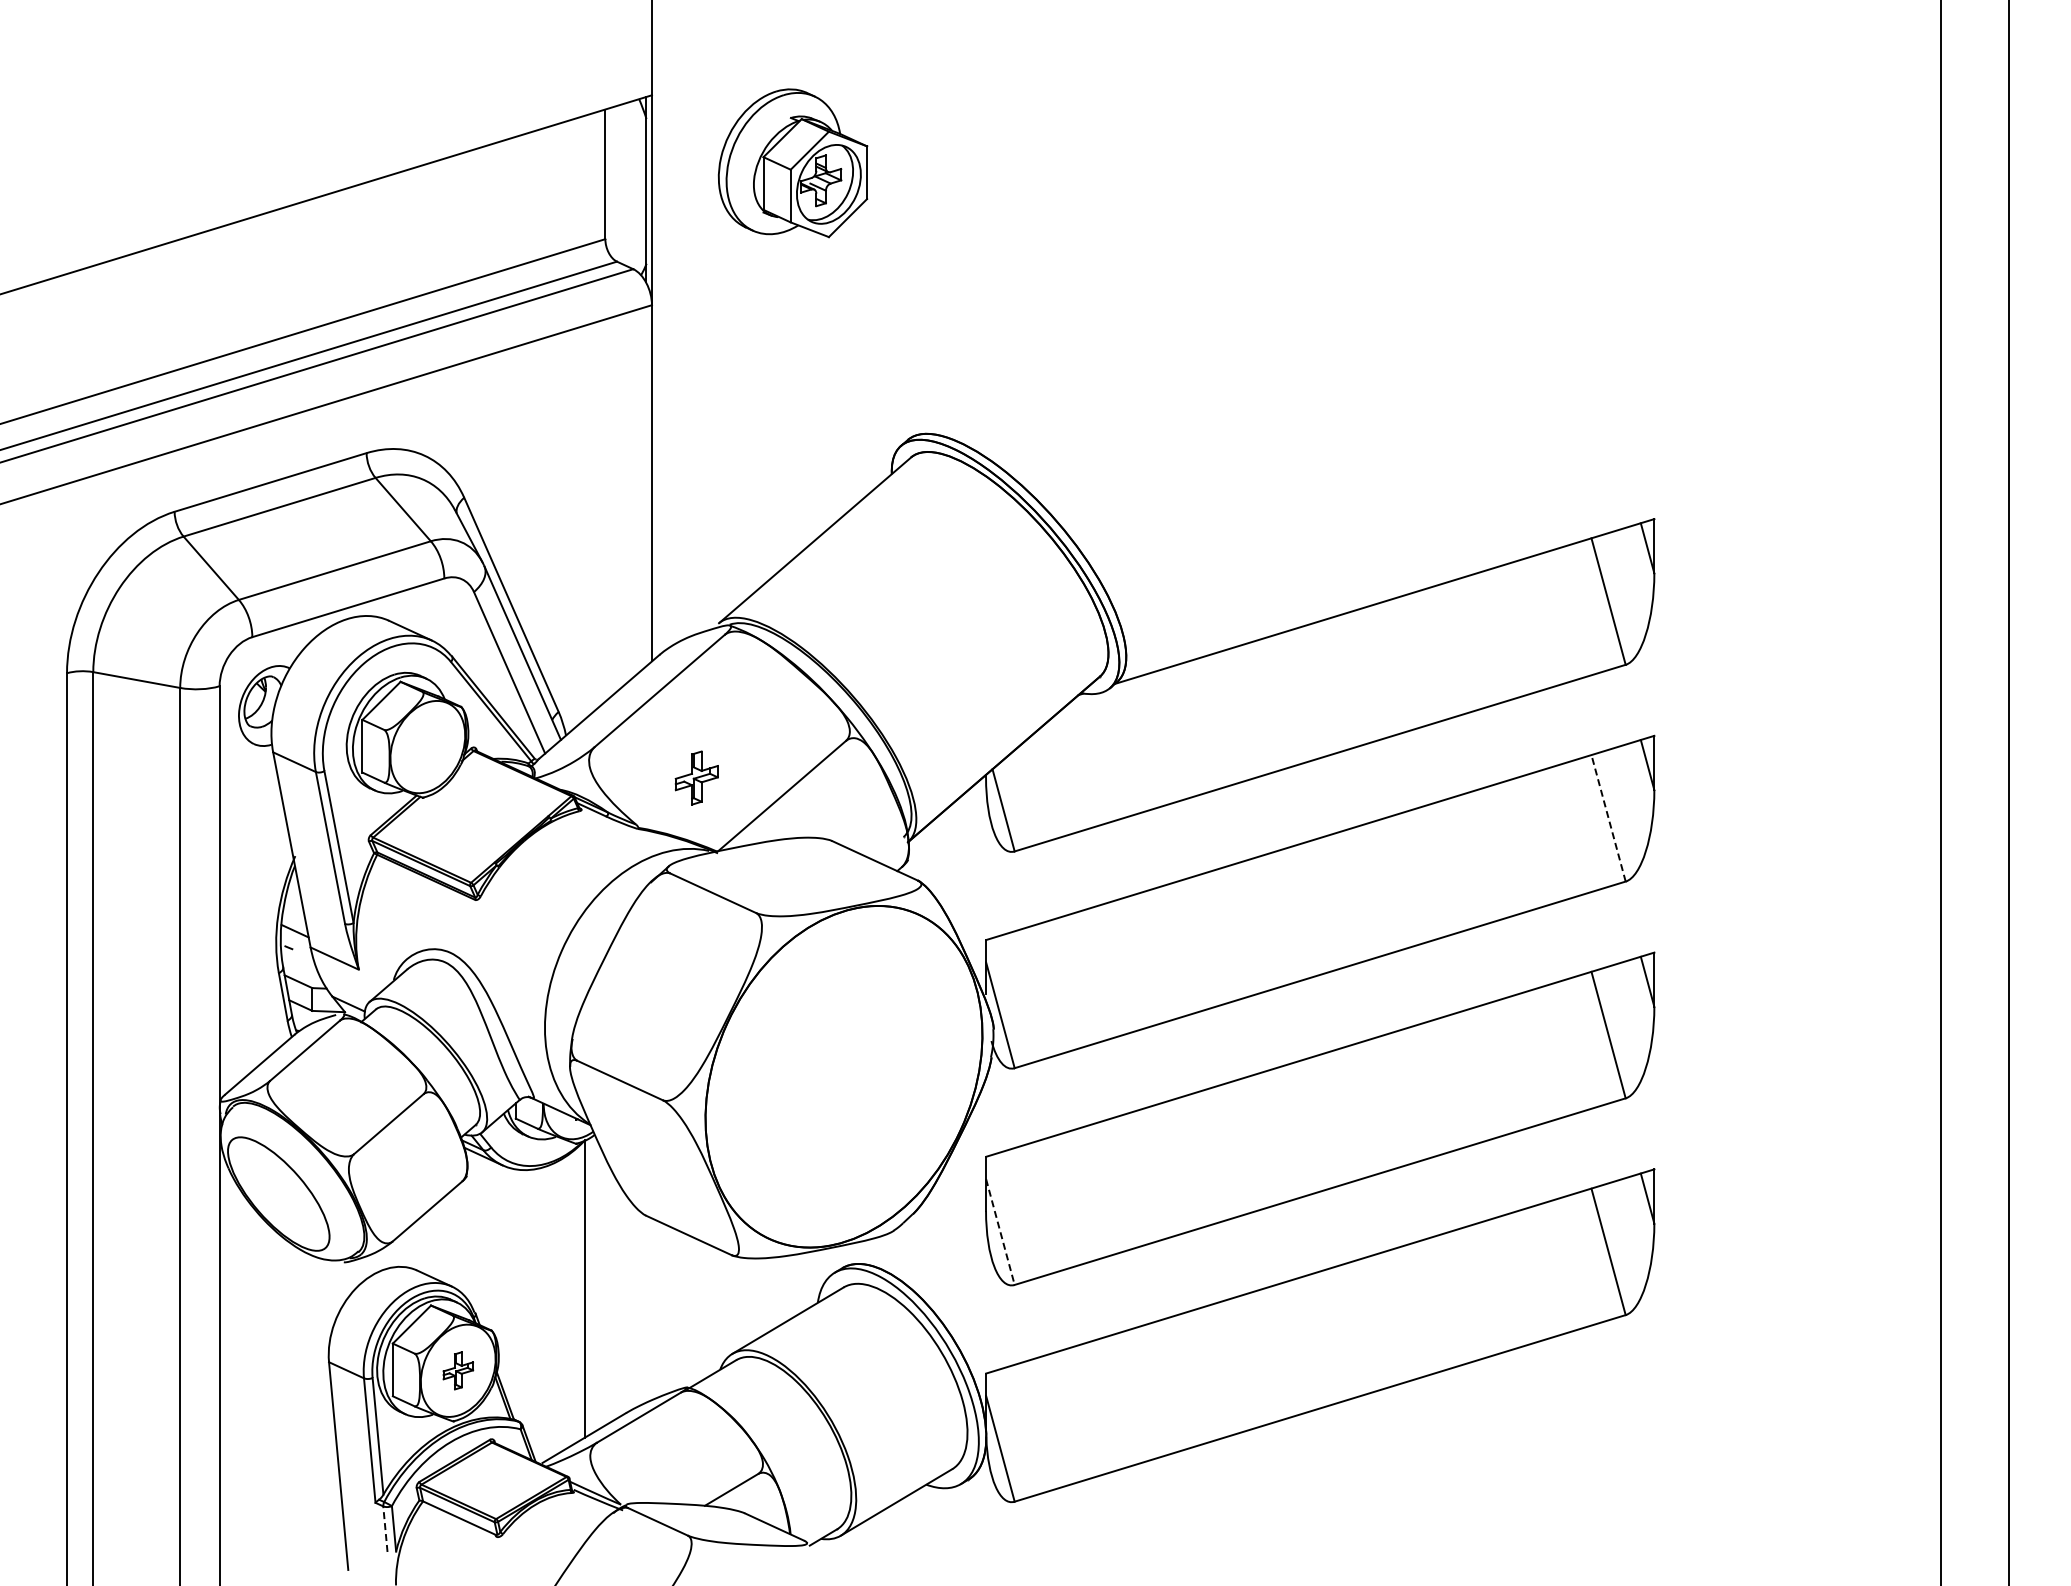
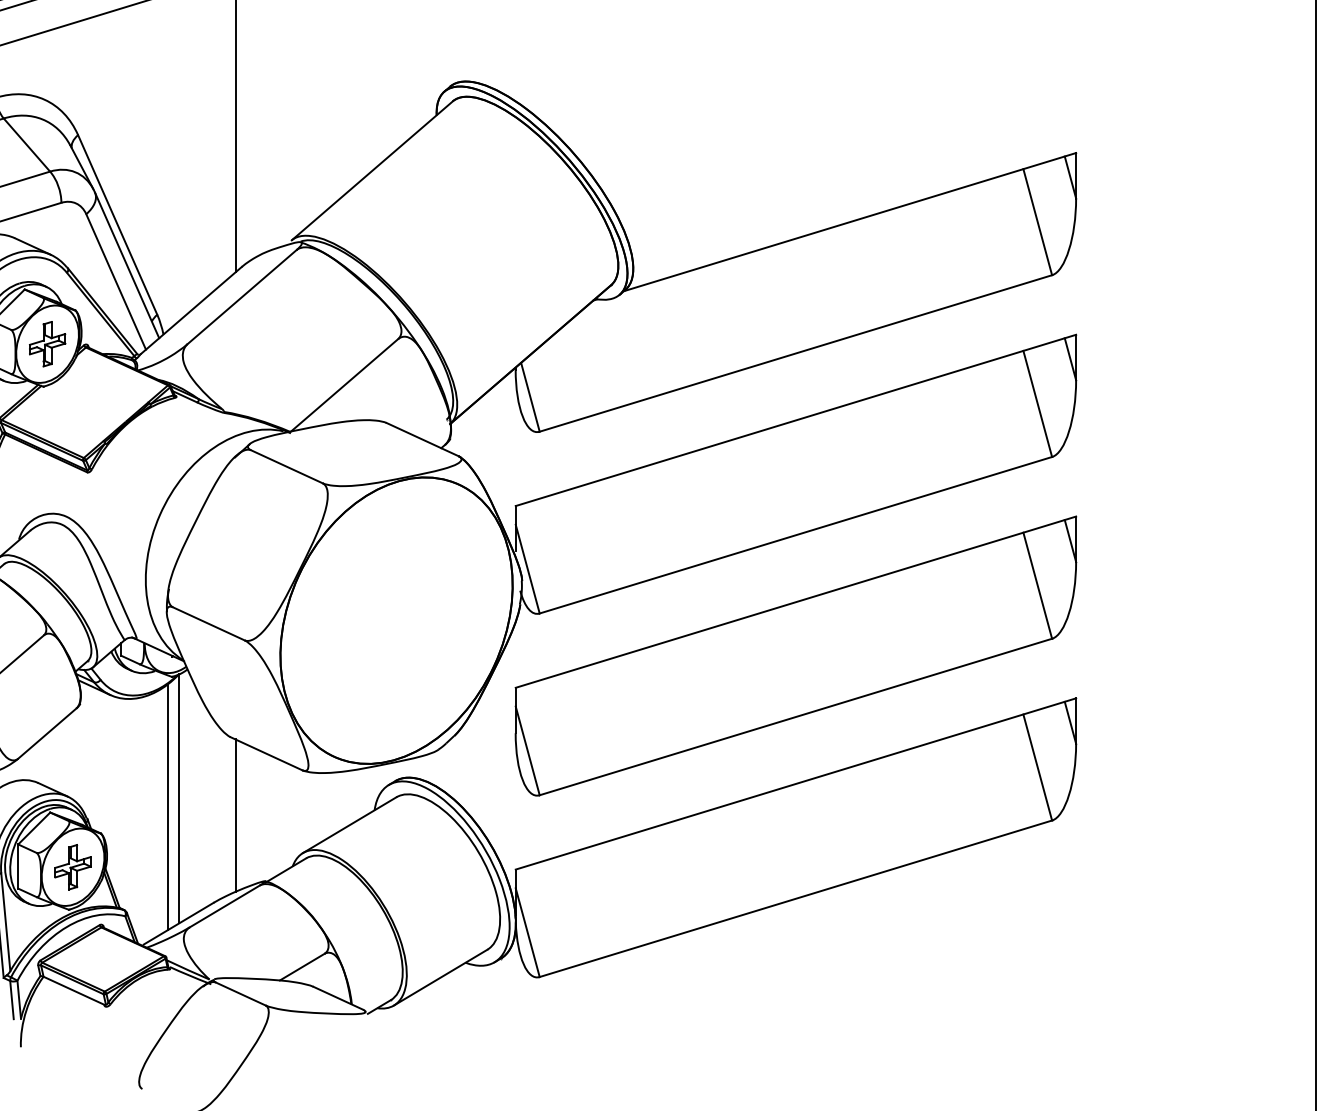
part: (696, 777) -> (47, 343), moved
line: (1608, 818) -> (1037, 404), dashed -> solid
line: (1000, 1232) -> (527, 751), dashed -> solid
line: (571, 1298) -> (168, 806), added
line: (651, 1309) -> (235, 815), added
part: (458, 1370) -> (73, 867), size x1.43
line: (385, 1529) -> (12, 1000), dashed -> solid

